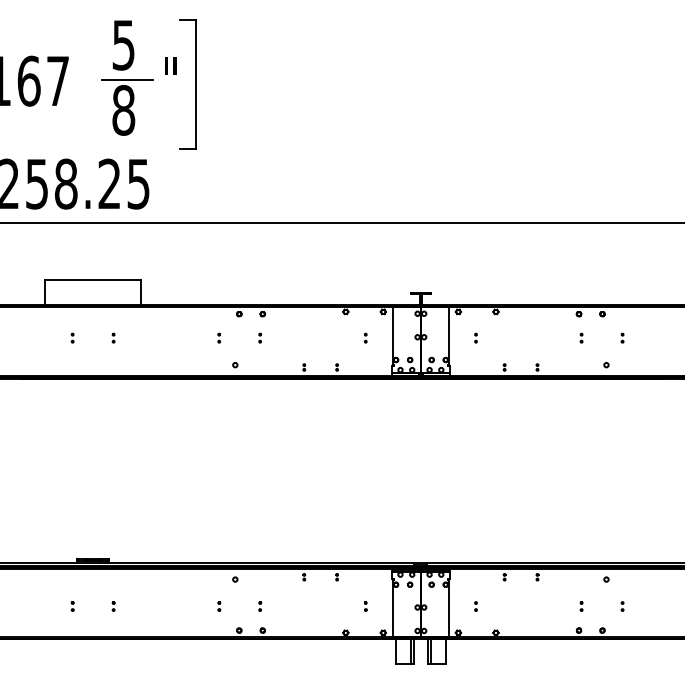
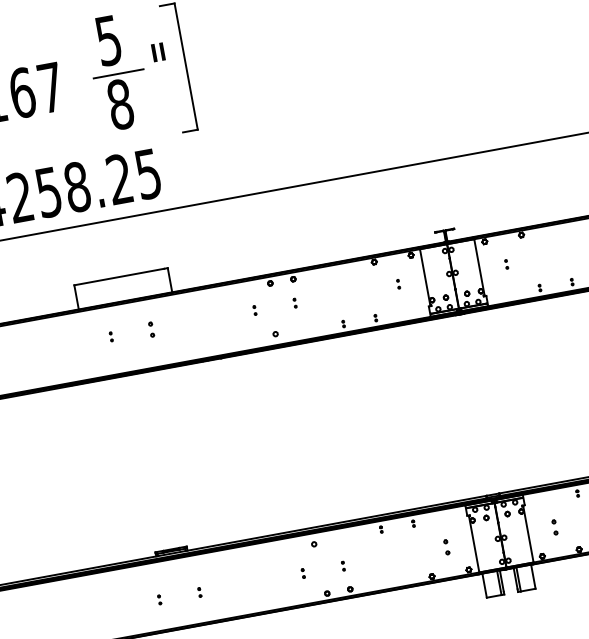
part: (113, 337) -> (151, 328), size x1.6
part: (365, 606) -> (446, 547), size x1.6
part: (475, 606) -> (554, 527), size x1.6

